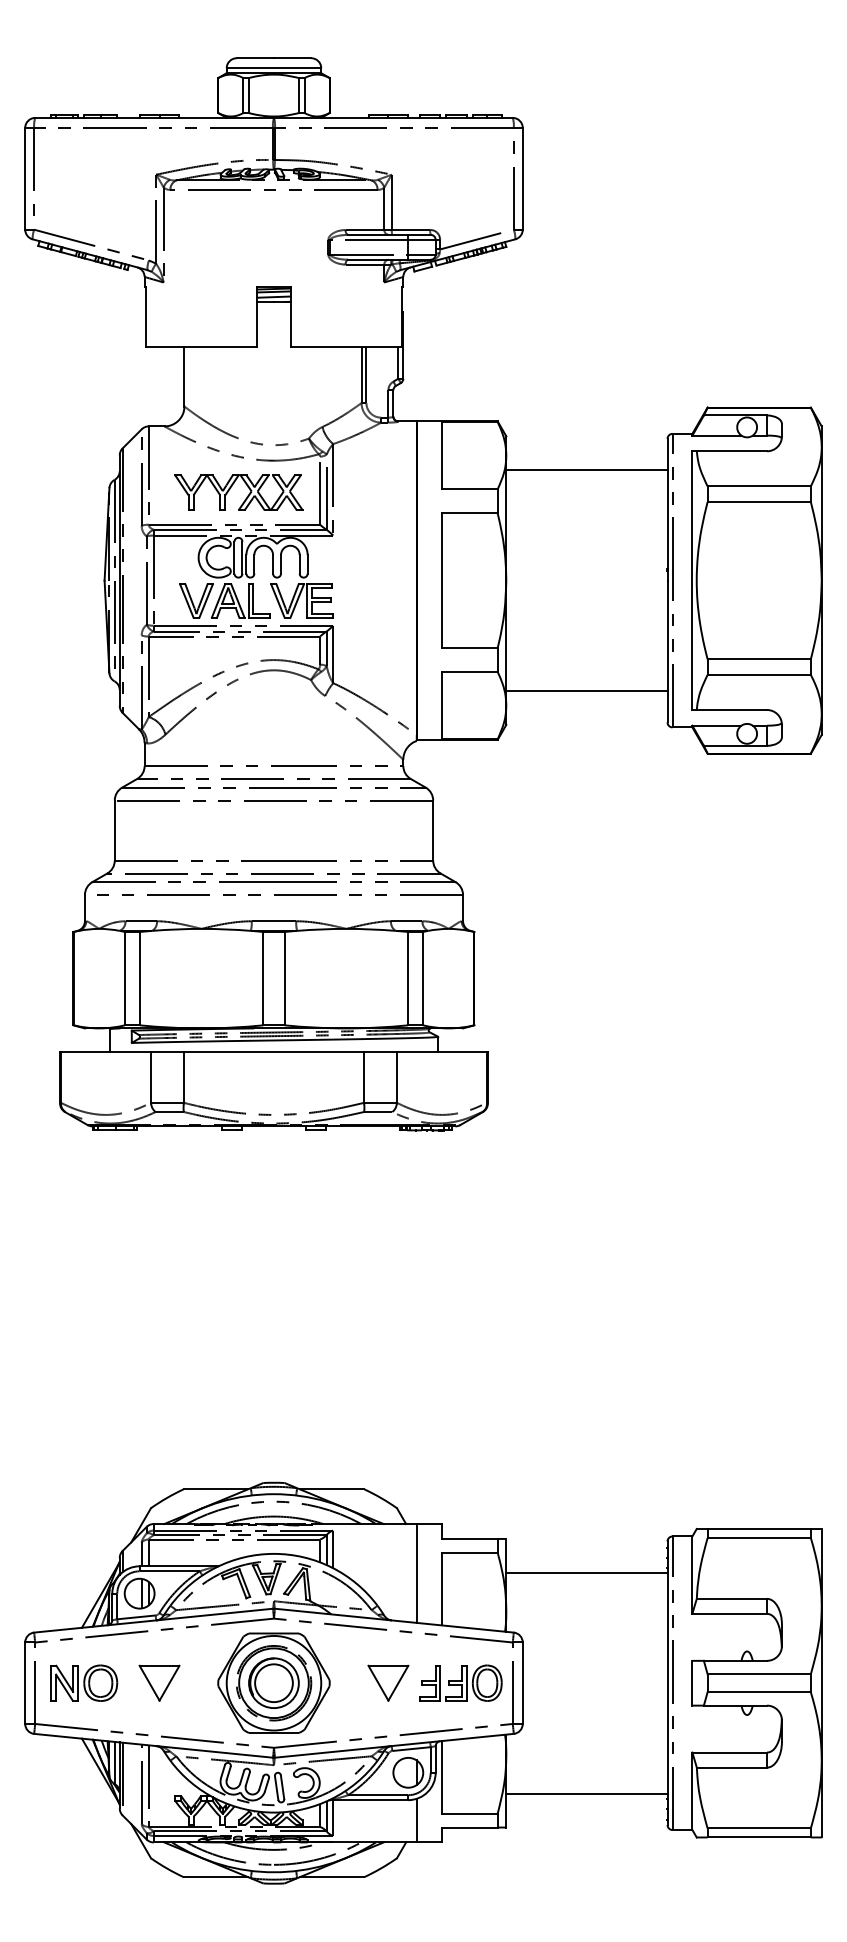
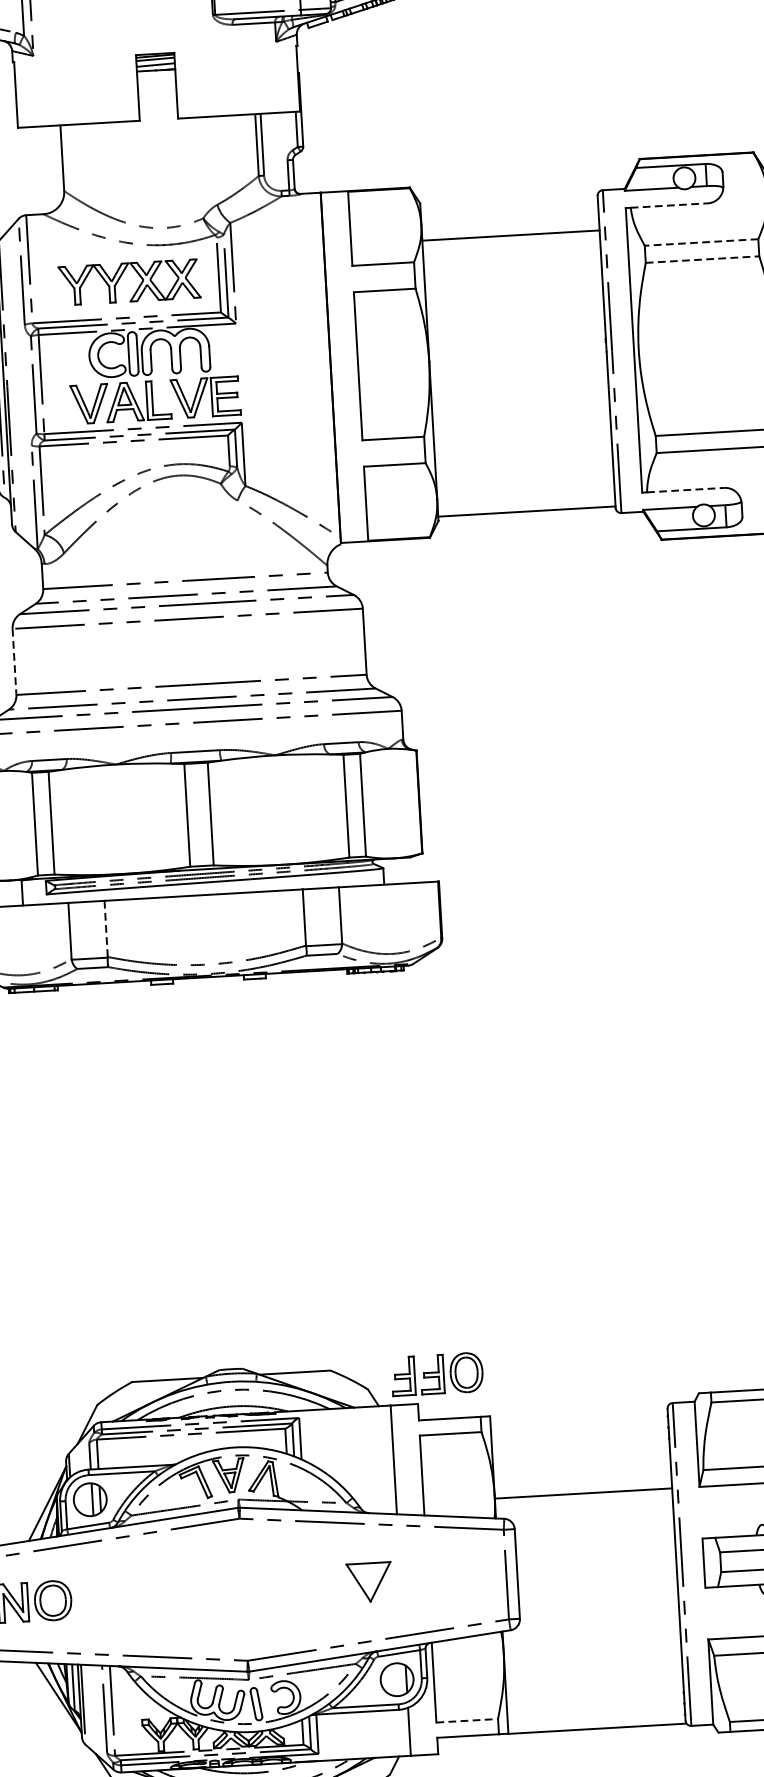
line: (732, 451) -> (669, 205), solid -> dashed
line: (759, 486) -> (701, 242), solid -> dashed
line: (759, 501) -> (702, 259), solid -> dashed
line: (586, 691) -> (526, 512), moved
line: (732, 710) -> (686, 490), solid -> dashed
line: (114, 831) -> (14, 662), solid -> dashed
line: (183, 1077) -> (105, 929), solid -> dashed
line: (586, 1572) -> (583, 1493), moved
part: (159, 1682) -> (117, 1596), removed
part: (273, 1682) -> (243, 1588), removed
part: (460, 1682) -> (437, 1373), moved
line: (586, 1793) -> (596, 1728), moved
line: (470, 1813) -> (468, 1720), solid -> dashed

